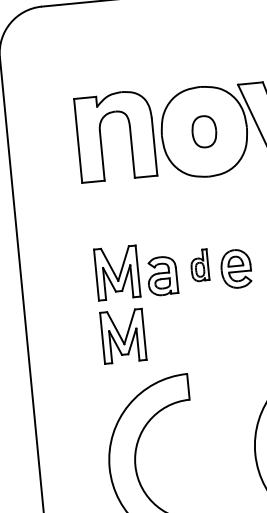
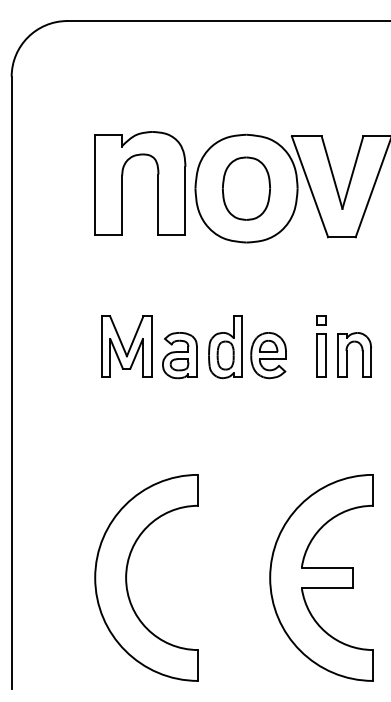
part: (204, 131) -> (246, 188), size x1.67
part: (199, 265) -> (225, 347), size x1.67
part: (123, 336) -> (126, 422), removed

